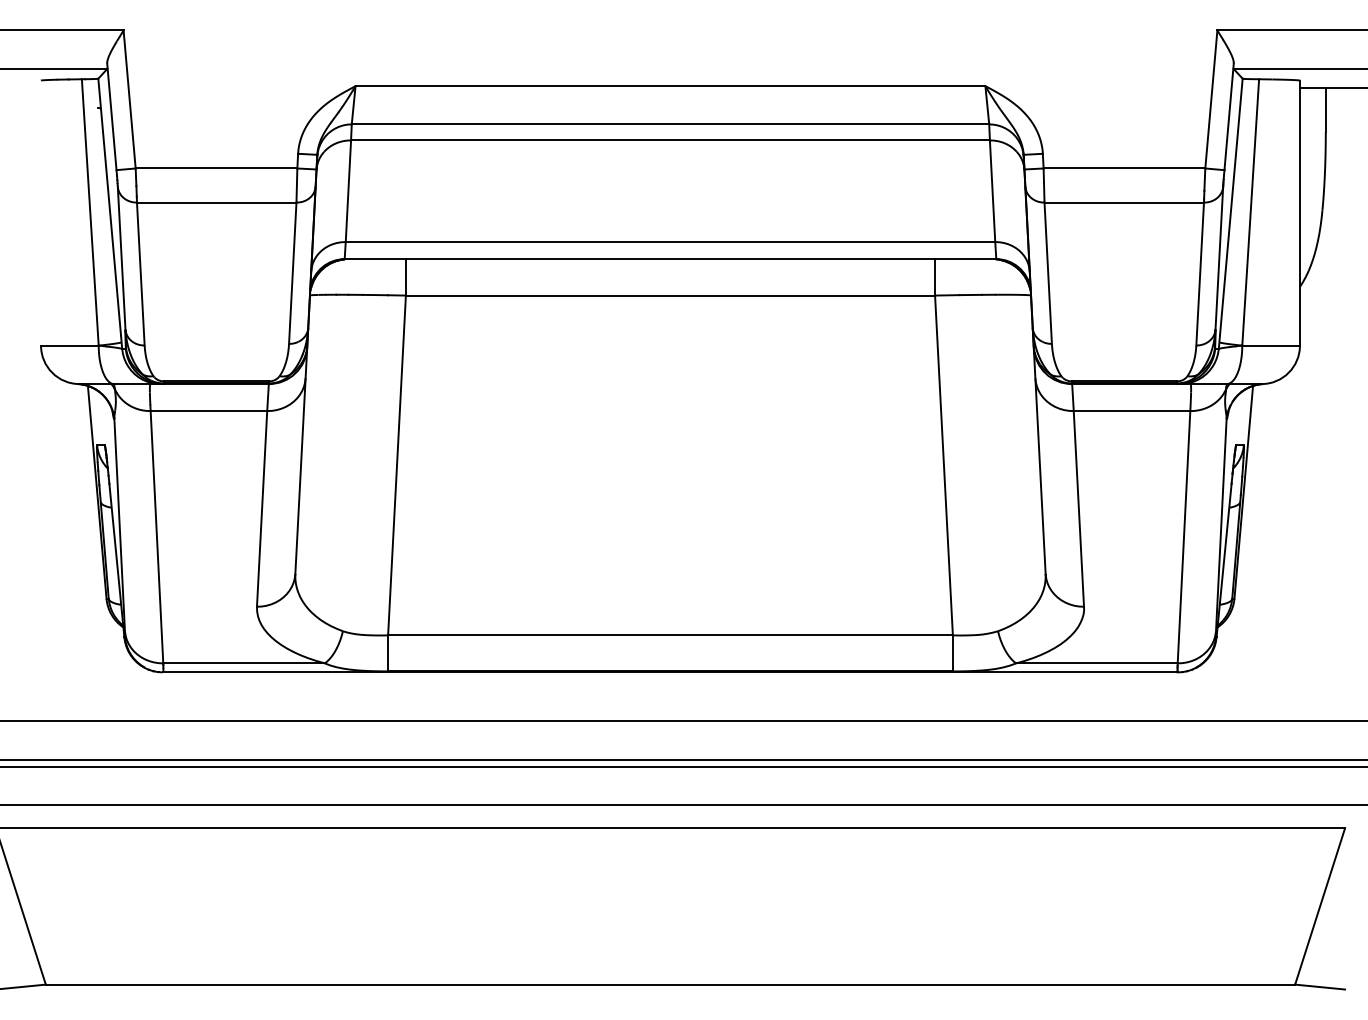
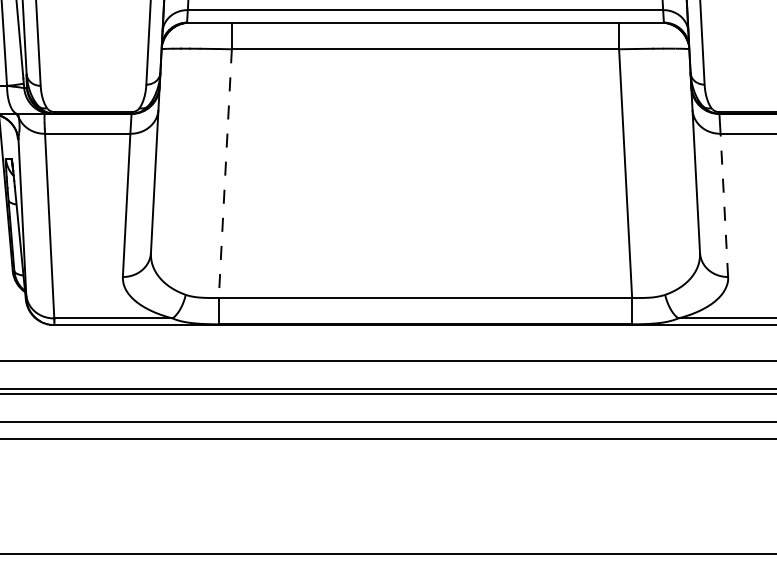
line: (396, 465) -> (224, 173), solid -> dashed
line: (1078, 508) -> (724, 205), solid -> dashed

